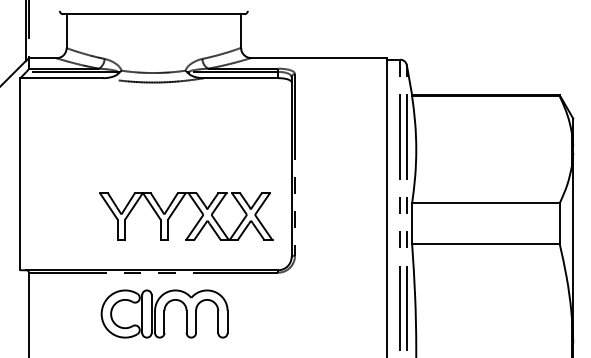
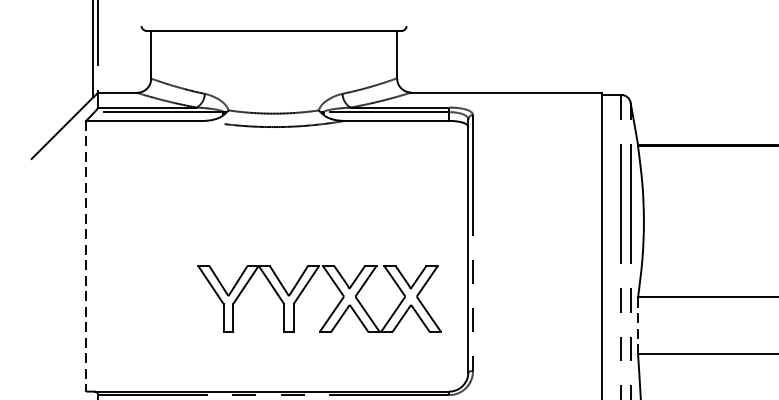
line: (20, 174) -> (86, 256), solid -> dashed
line: (412, 223) -> (638, 325), solid -> dashed
part: (195, 224) -> (332, 310), moved

